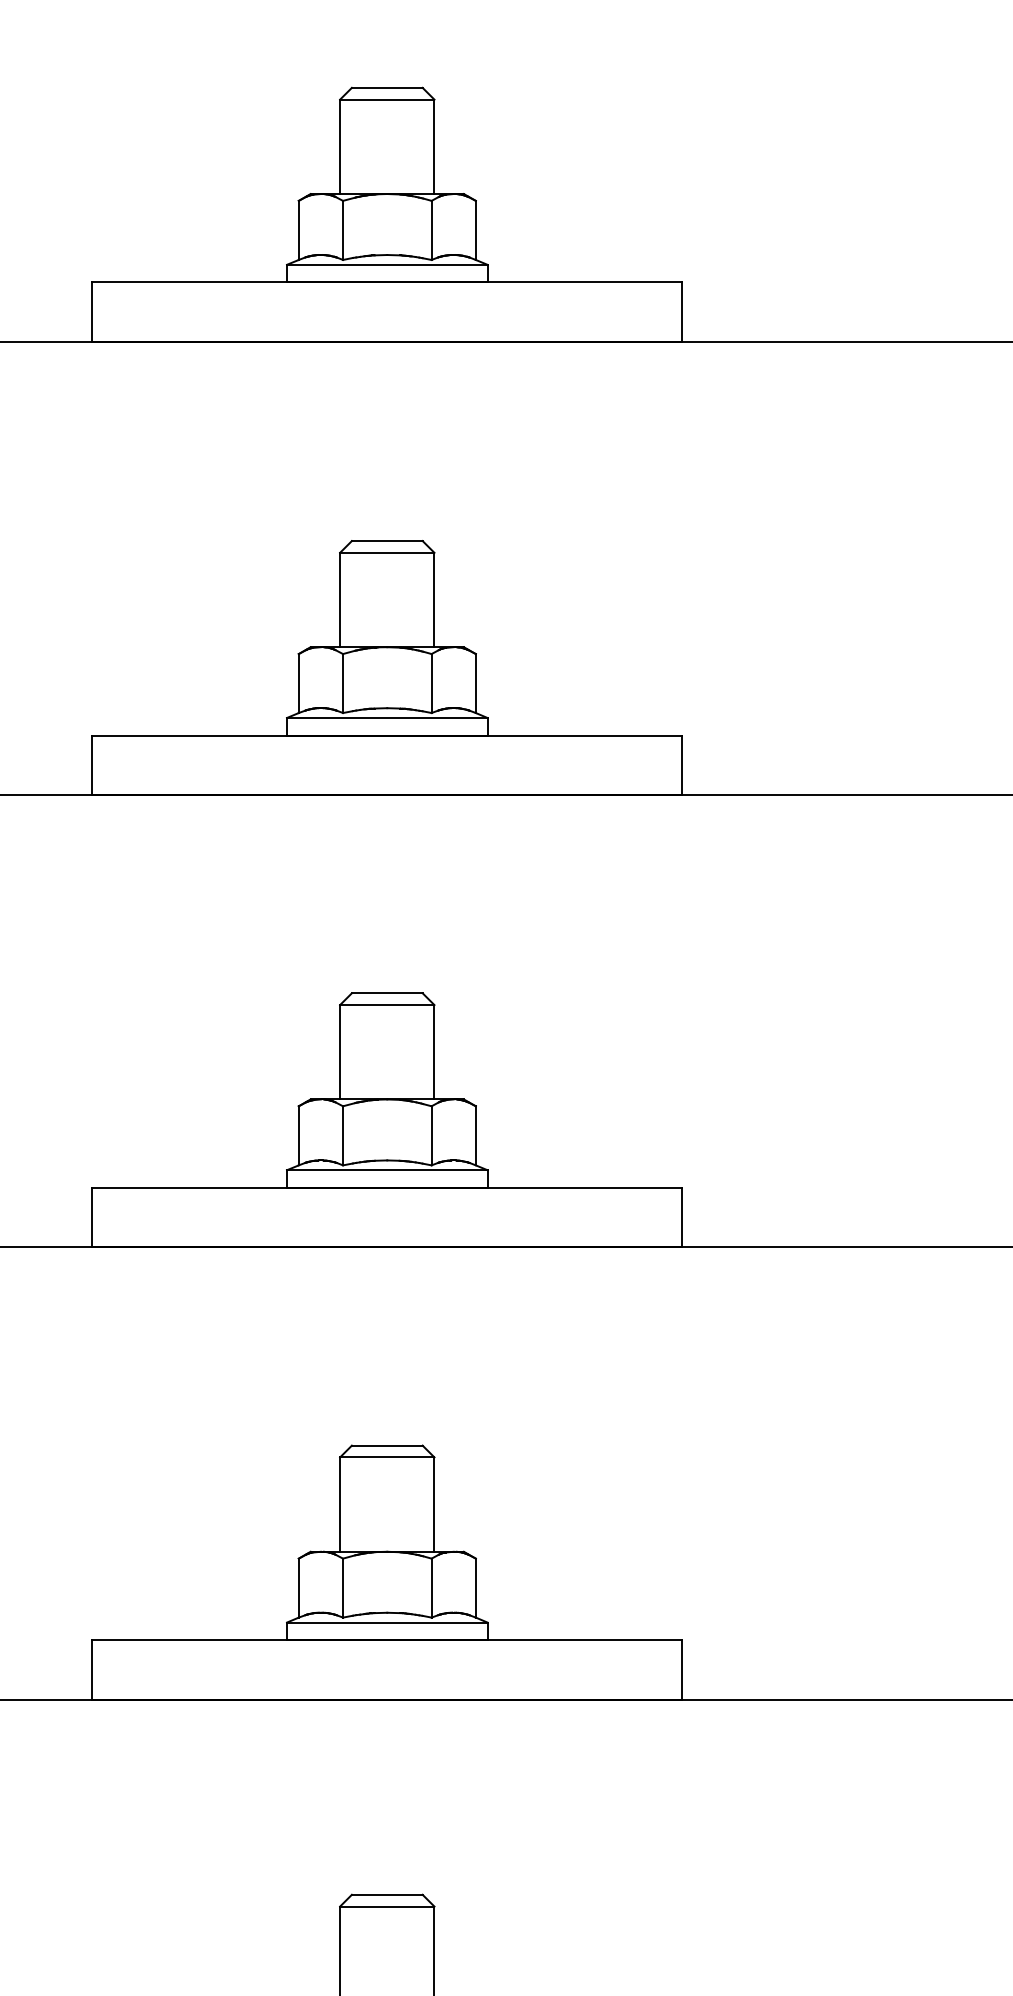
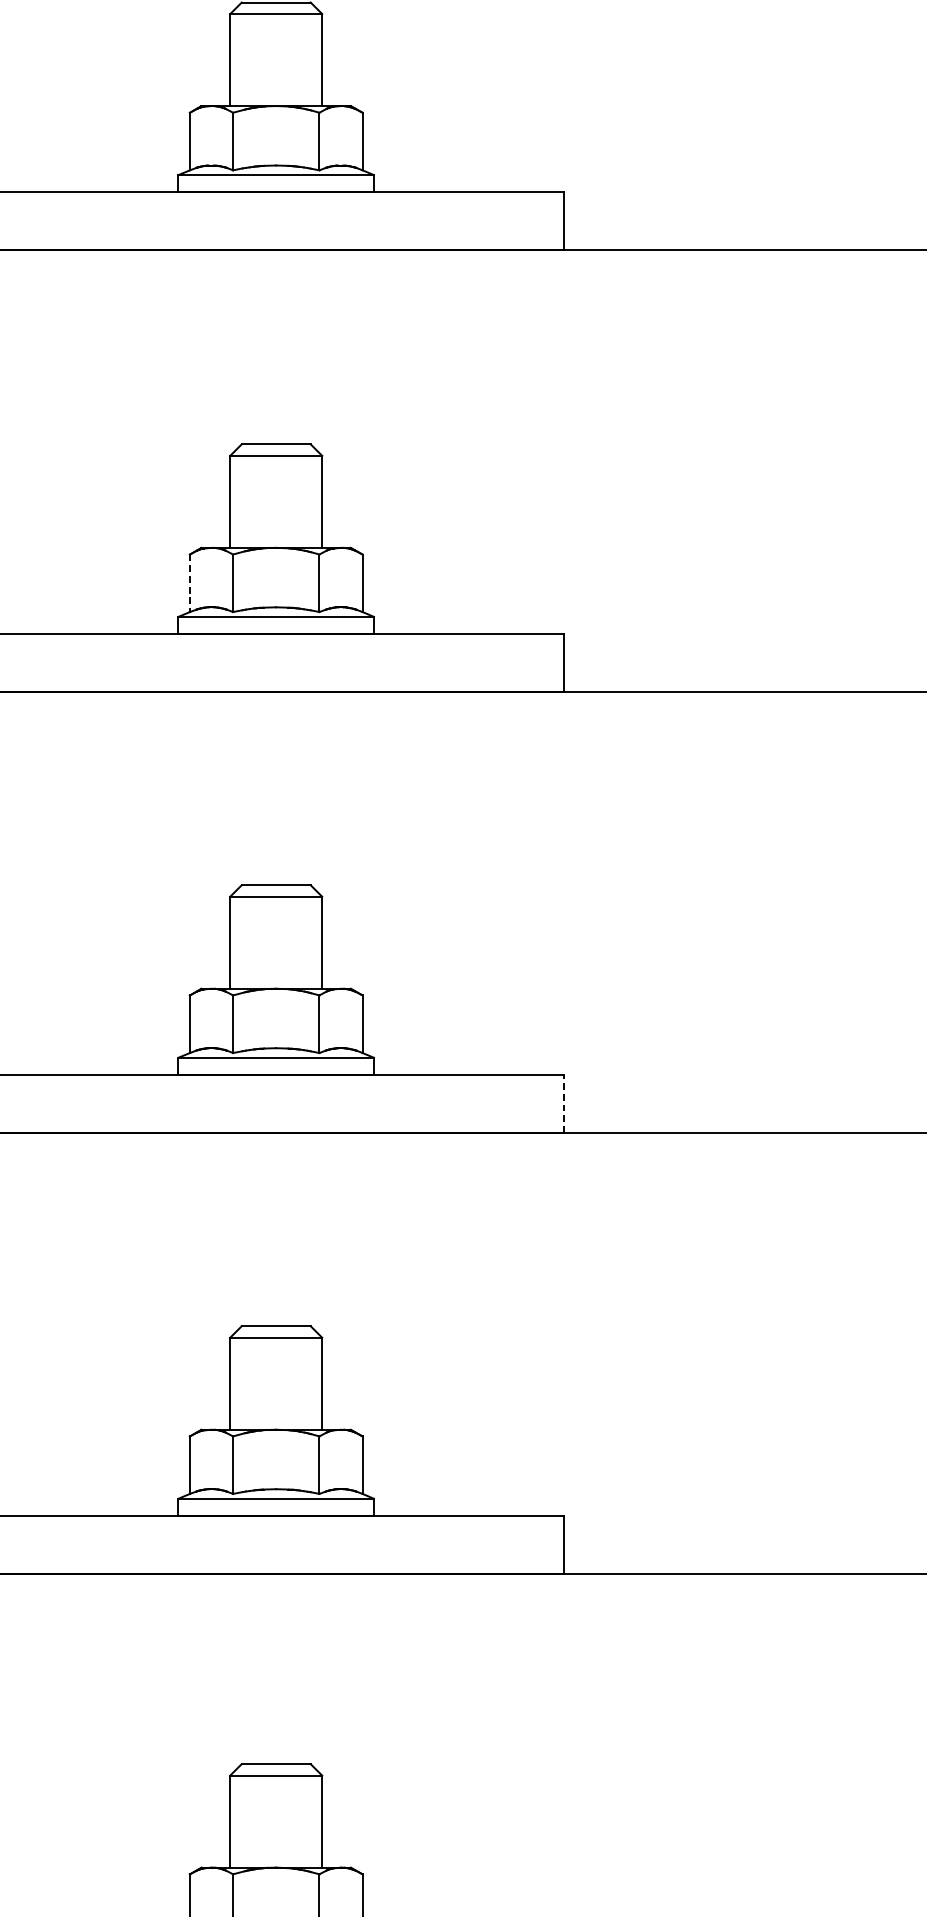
line: (298, 684) -> (189, 584), solid -> dashed
line: (682, 1217) -> (564, 1103), solid -> dashed

